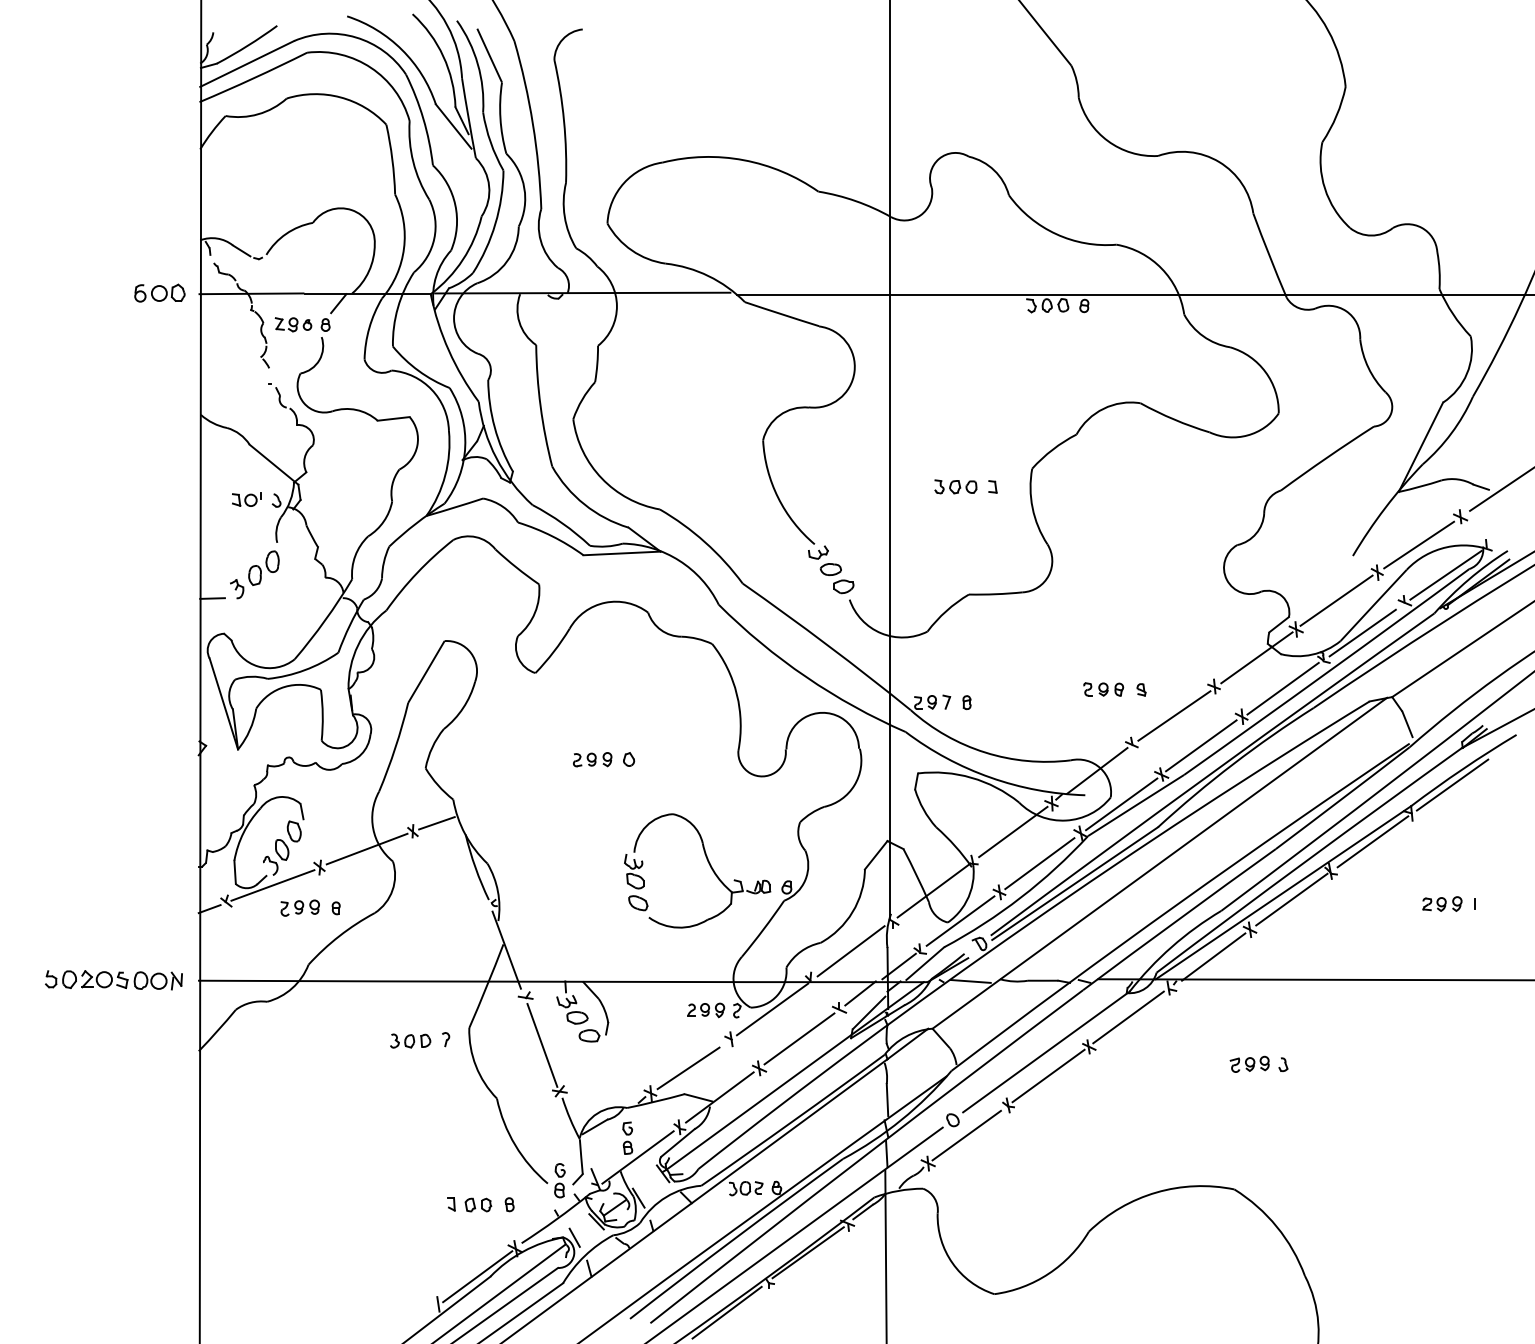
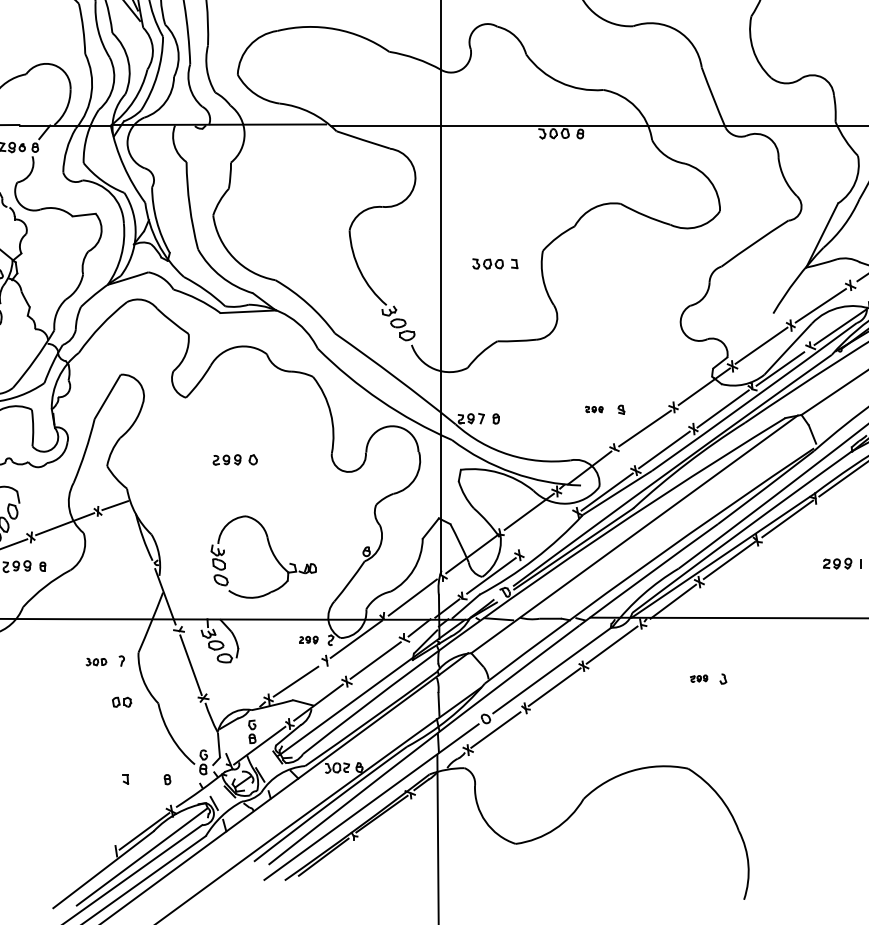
part: (1103, 689) -> (594, 409), size x0.6
line: (1039, 863) -> (548, 534), removed
part: (709, 865) -> (272, 553), moved
part: (706, 1010) -> (308, 640), size x0.7
part: (410, 1040) -> (96, 661), size x0.7
part: (1249, 1063) -> (699, 678), size x0.6
part: (478, 1204) -> (122, 701), moved

